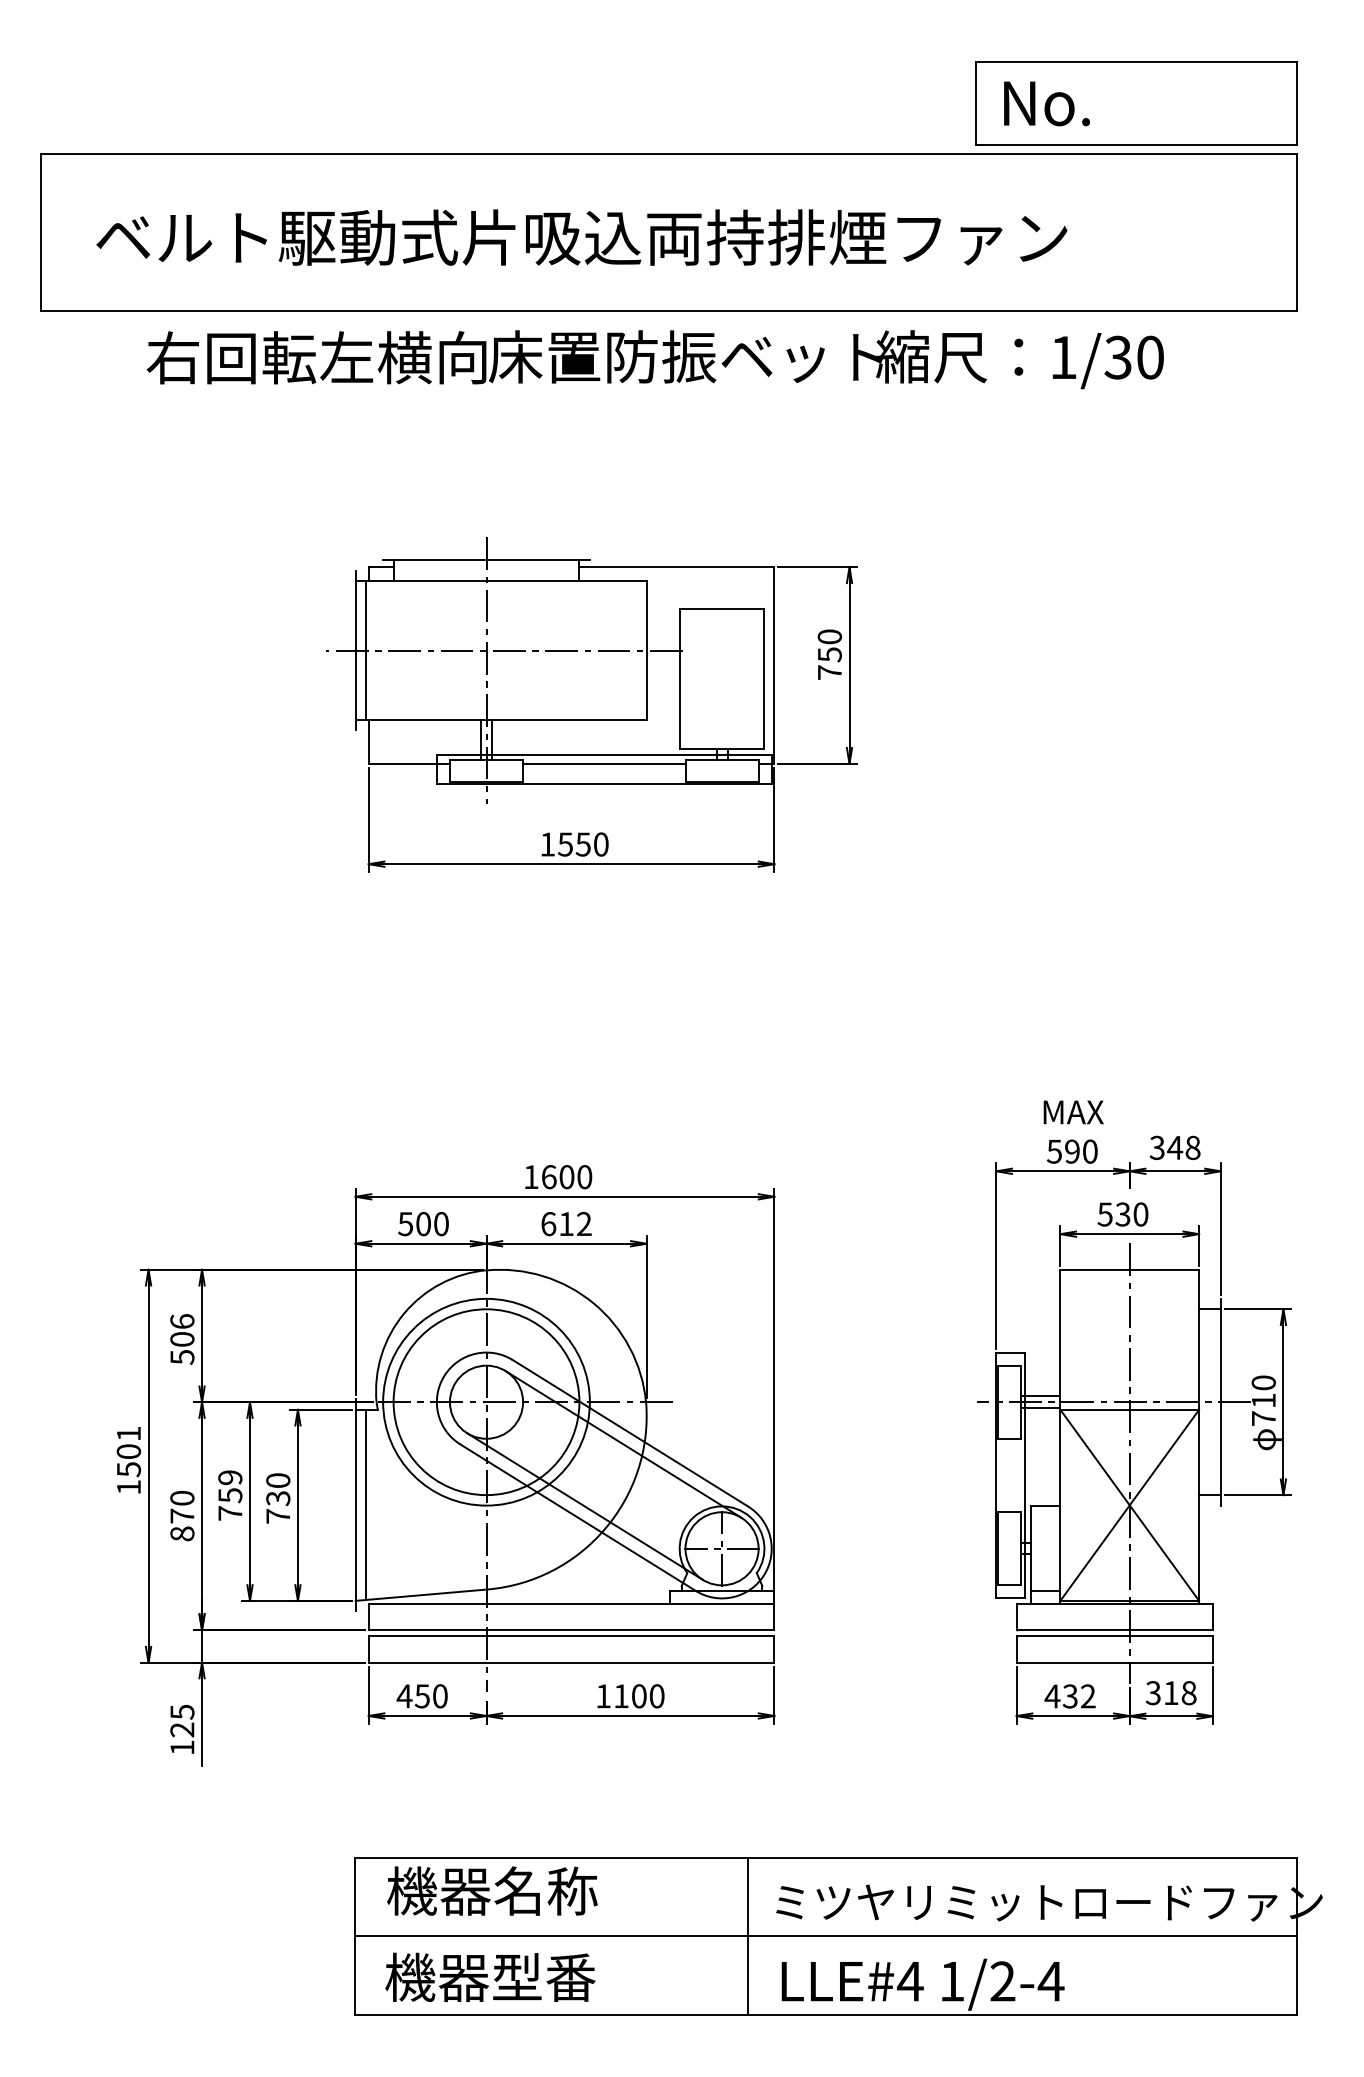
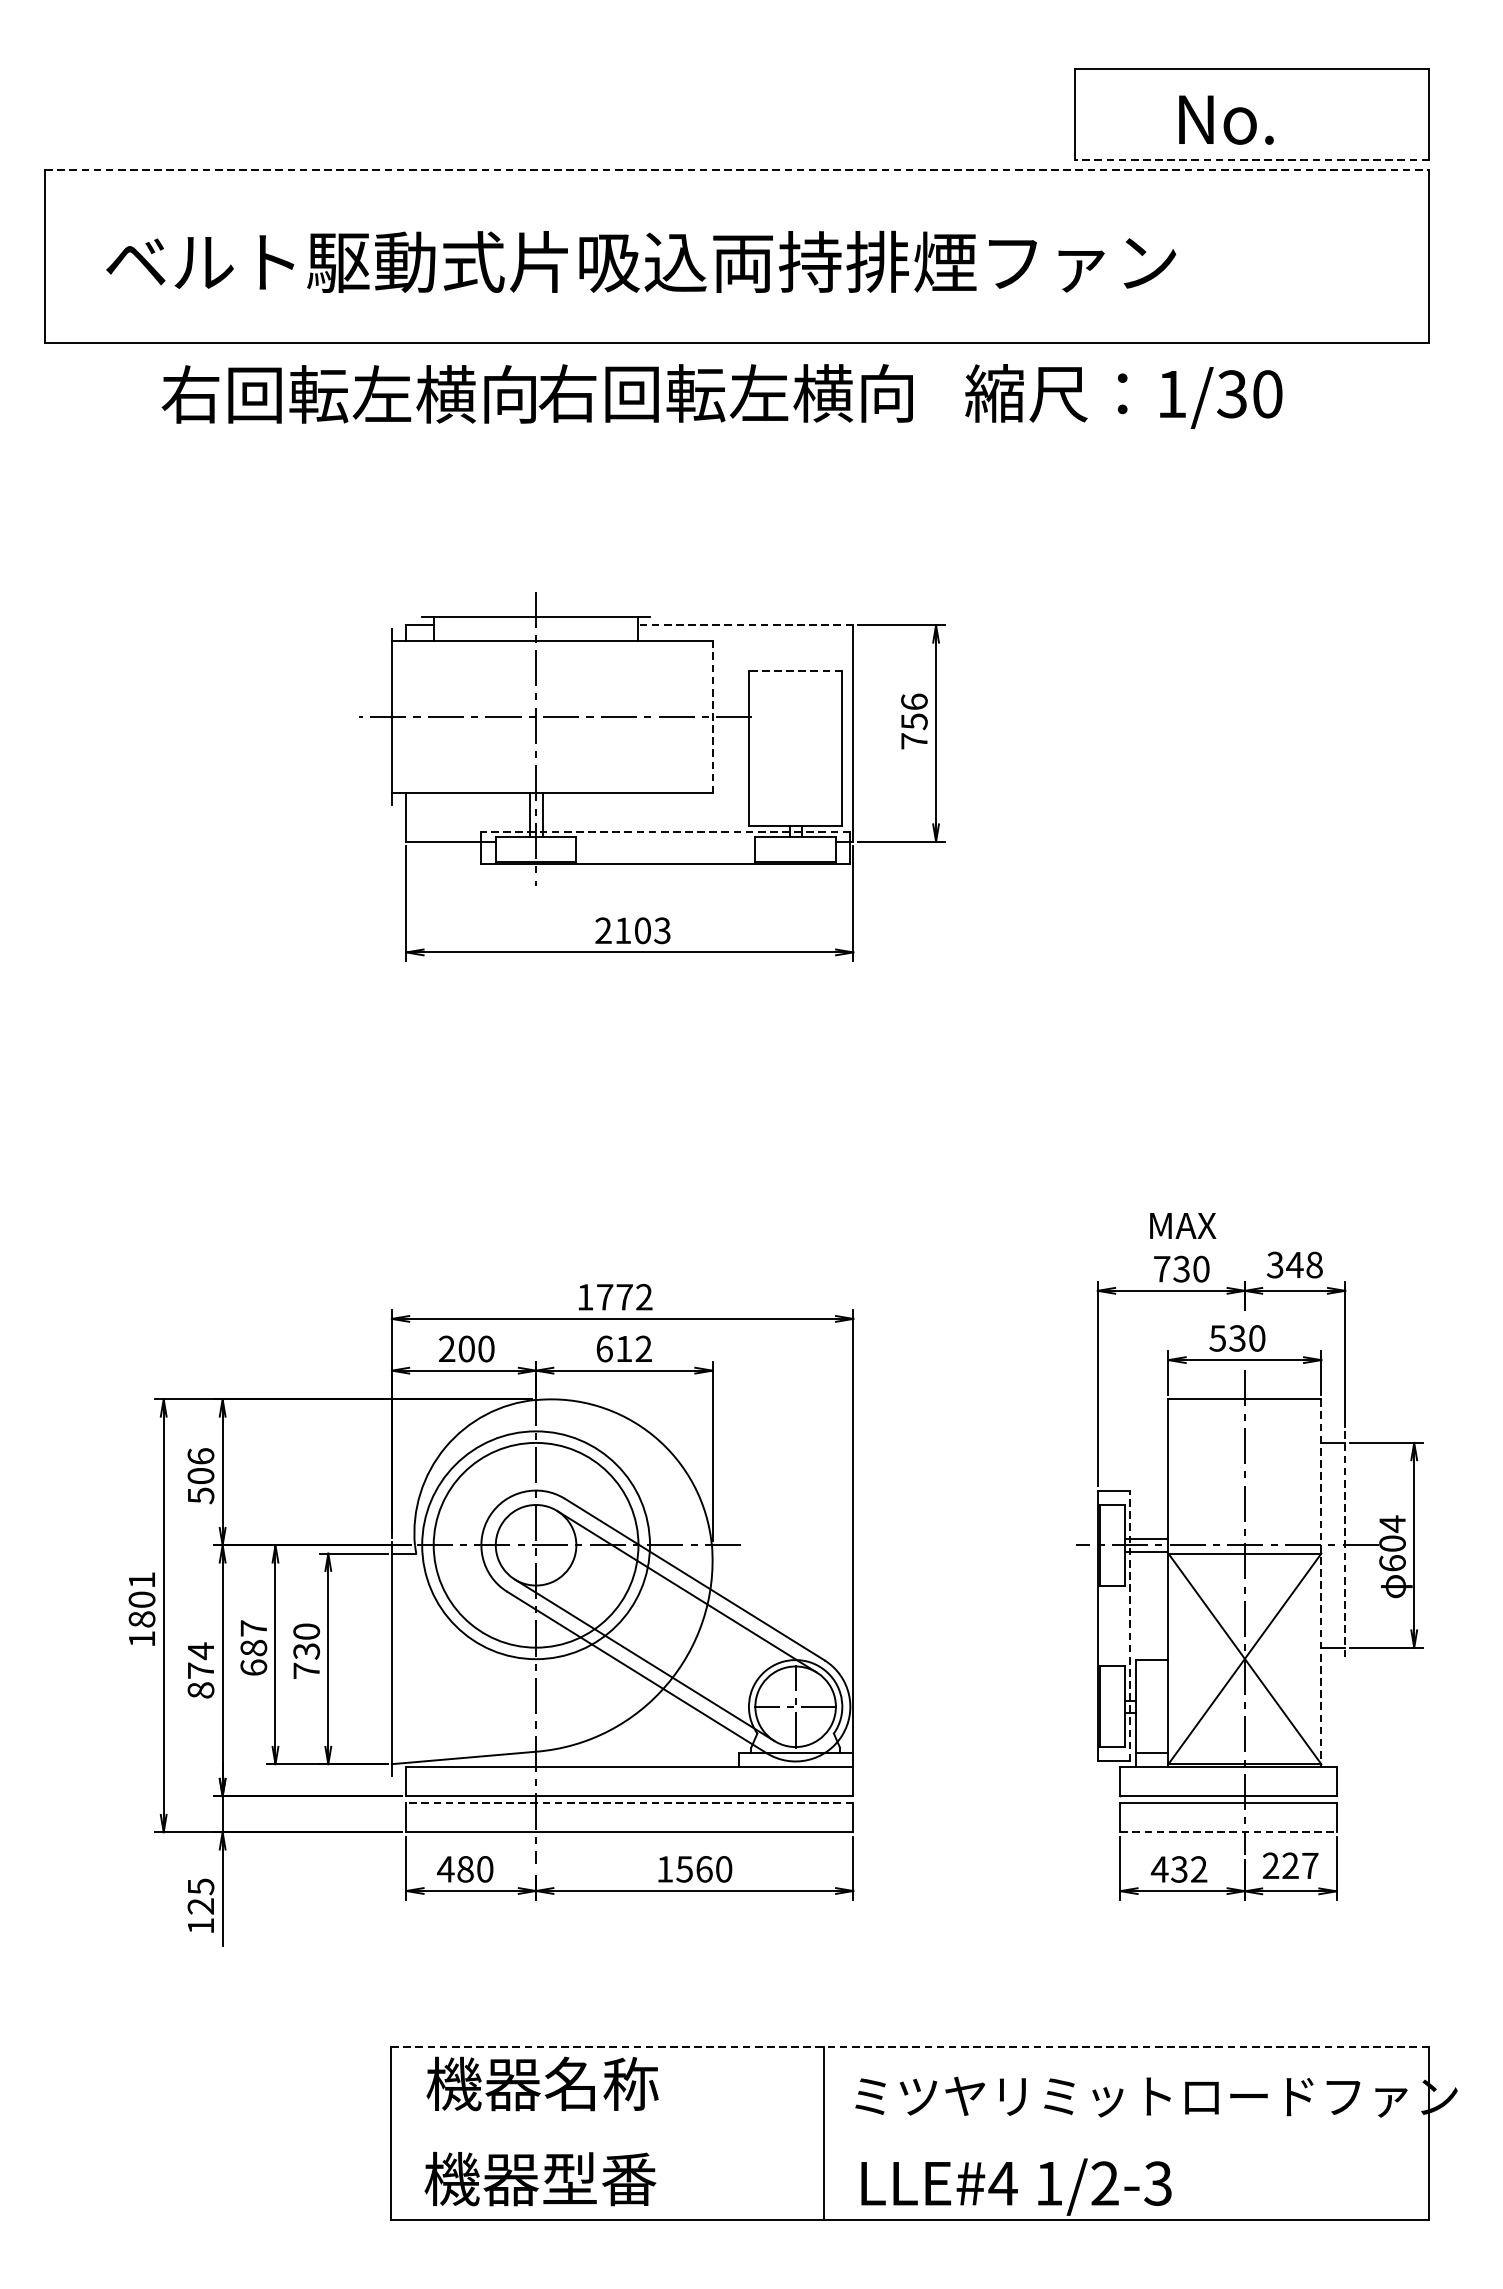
text: (1046, 103) -> (1225, 119), moved
line: (1136, 145) -> (1252, 160), solid -> dashed
line: (669, 154) -> (737, 170), solid -> dashed
text: (685, 356) -> (755, 393), 床置防振ベット -> 右回転左横向
line: (676, 567) -> (745, 625), solid -> dashed
line: (721, 608) -> (795, 670), solid -> dashed
text: (829, 636) -> (914, 701), 750 -> 756
line: (366, 650) -> (403, 716), removed
line: (646, 650) -> (712, 716), solid -> dashed
line: (603, 755) -> (665, 832), solid -> dashed
line: (604, 763) -> (666, 841), removed
text: (574, 844) -> (633, 930), 1550 -> 2103
text: (1062, 1151) -> (1170, 1269), 590 -> 730
text: (566, 1177) -> (624, 1297), 1600 -> 1772
text: (405, 1224) -> (446, 1349), 500 -> 200
text: (1263, 1400) -> (1392, 1543), 710 -> 604
line: (1220, 1402) -> (1344, 1545), solid -> dashed
line: (1199, 1436) -> (1321, 1583), solid -> dashed
text: (128, 1469) -> (141, 1619), 1501 -> 1801
line: (1025, 1475) -> (1130, 1626), solid -> dashed
text: (230, 1495) -> (253, 1648), 759 -> 687
text: (182, 1498) -> (201, 1651), 870 -> 874
line: (366, 1504) -> (403, 1657), removed
line: (571, 1636) -> (629, 1803), solid -> dashed
line: (1115, 1662) -> (1229, 1832), solid -> dashed
text: (1170, 1693) -> (1289, 1866), 318 -> 227
text: (421, 1696) -> (464, 1869), 450 -> 480
text: (629, 1696) -> (693, 1869), 1100 -> 1560
line: (826, 1857) -> (910, 2046), solid -> dashed
line: (826, 1936) -> (910, 2134), removed
text: (1050, 1981) -> (1157, 2183), 1/2-4 -> 1/2-3

